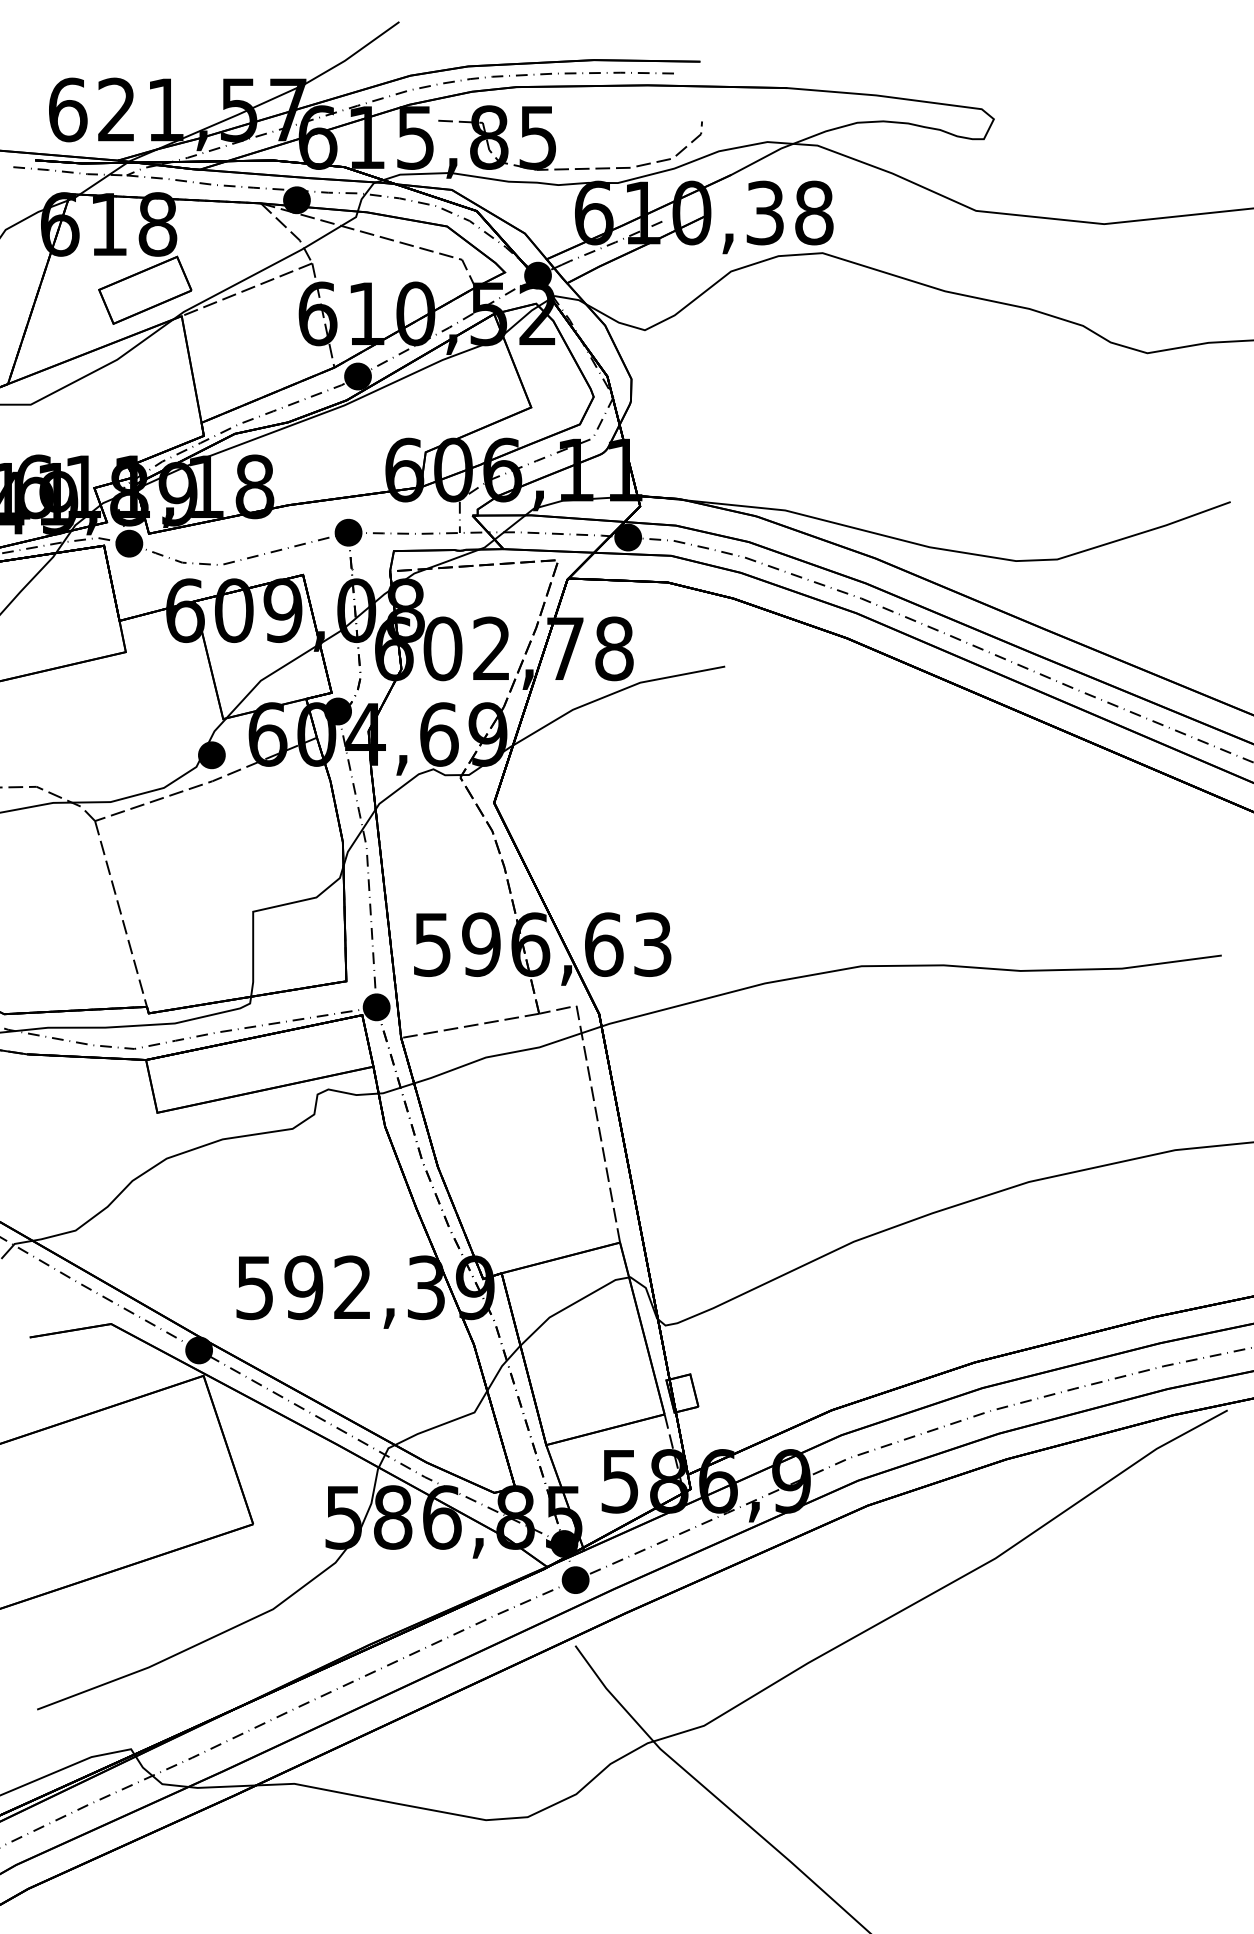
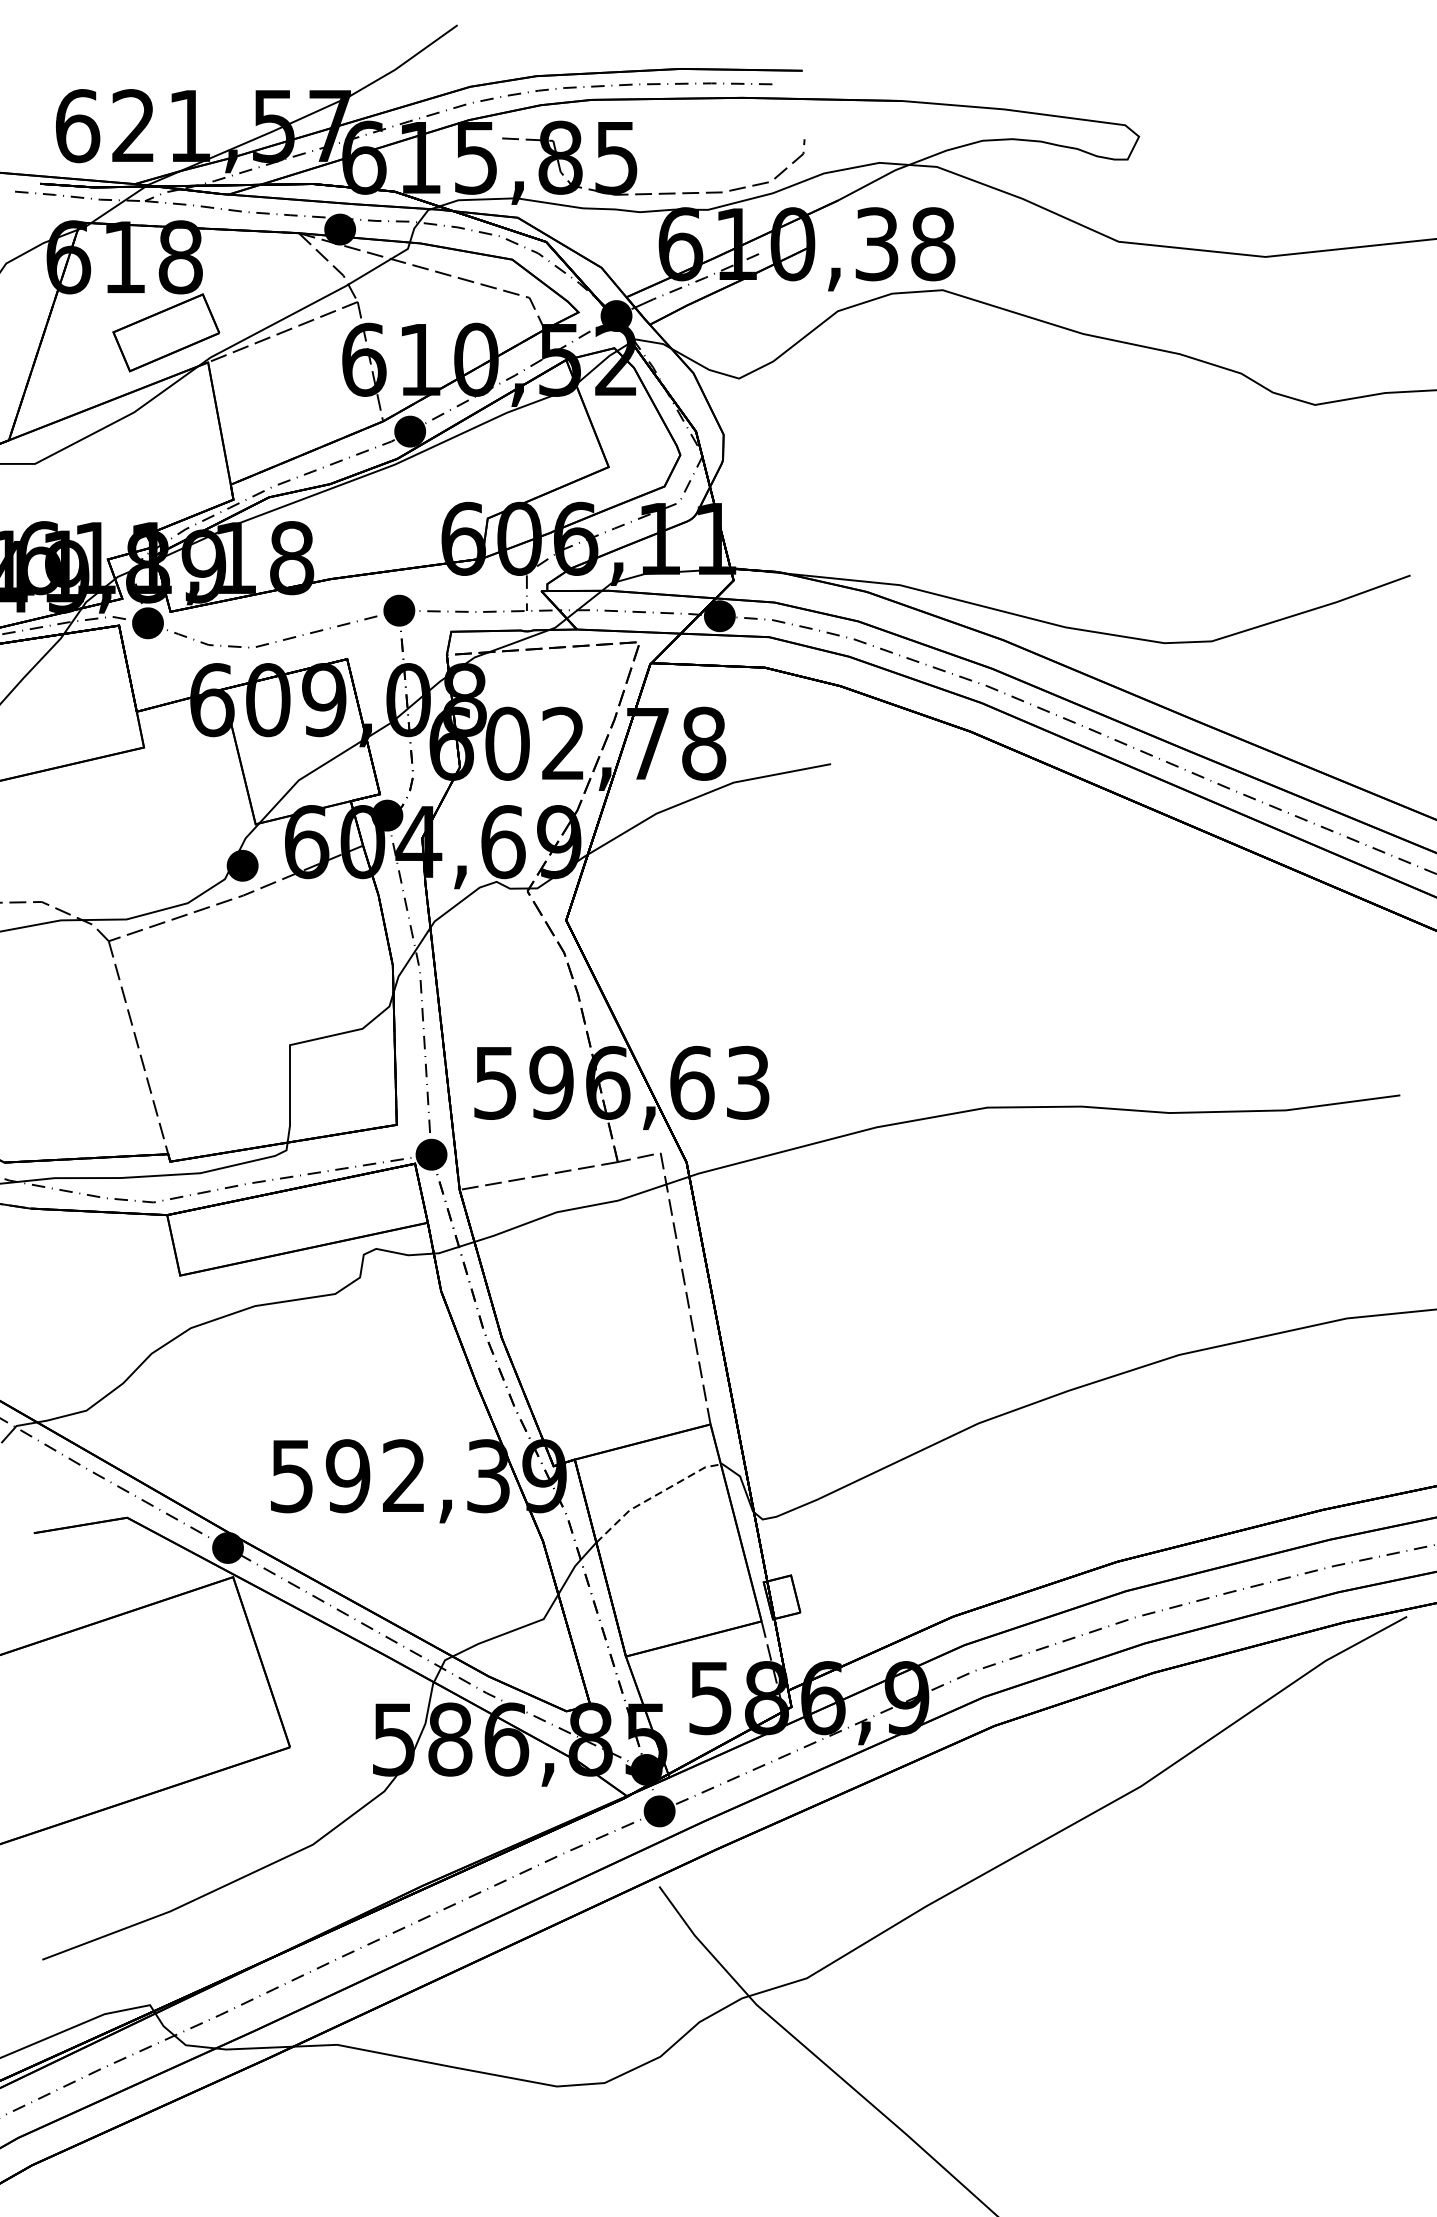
line: (571, 1305) -> (654, 1496), solid -> dashed

